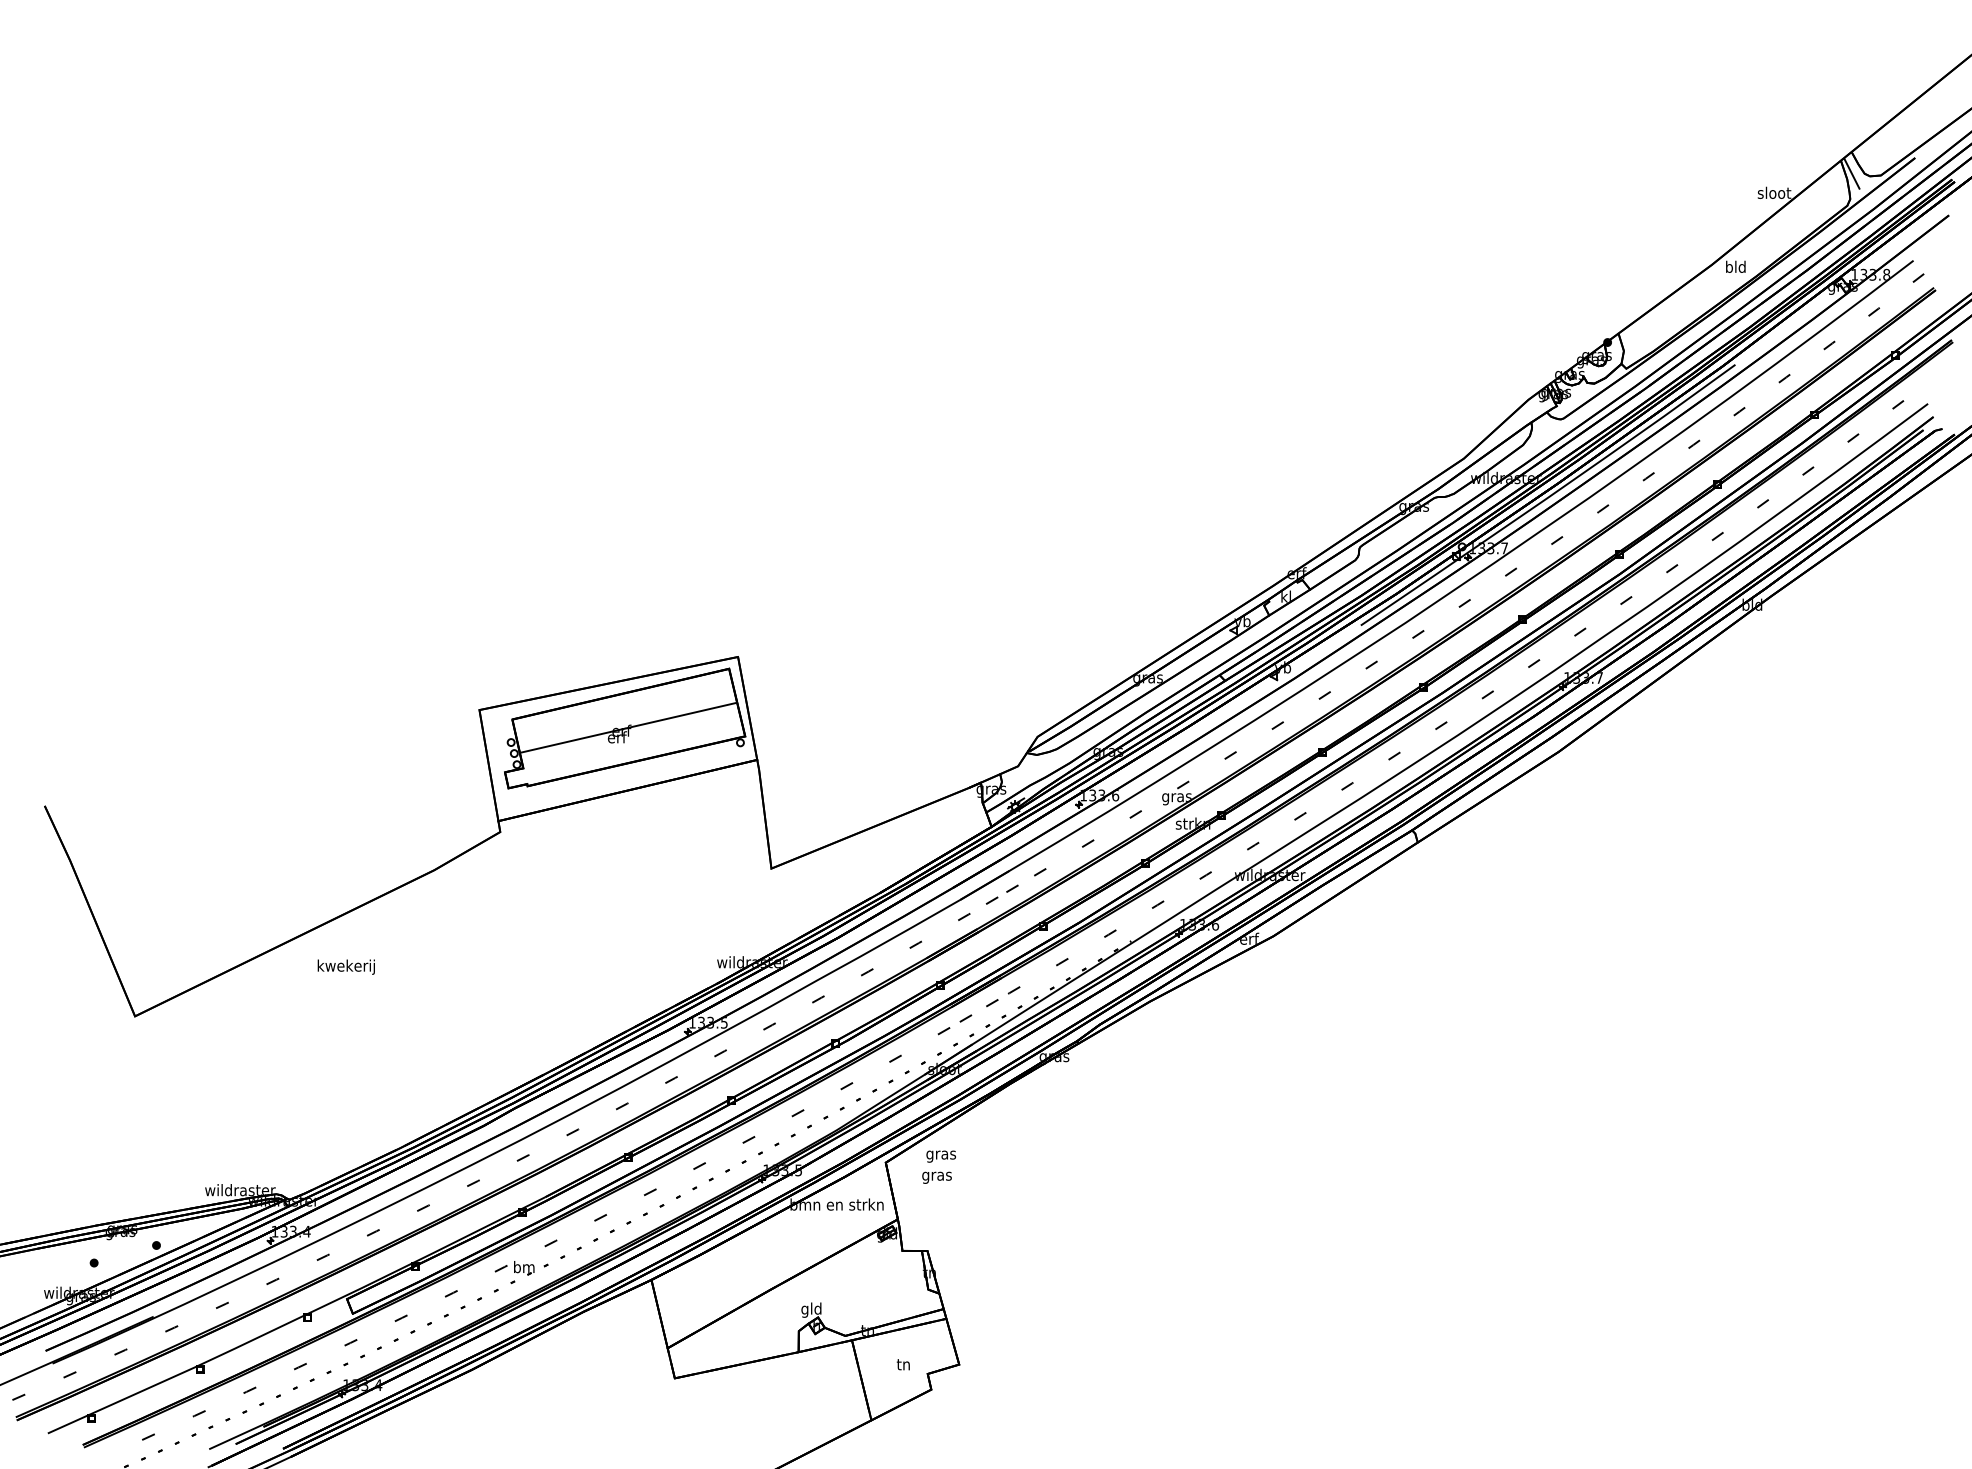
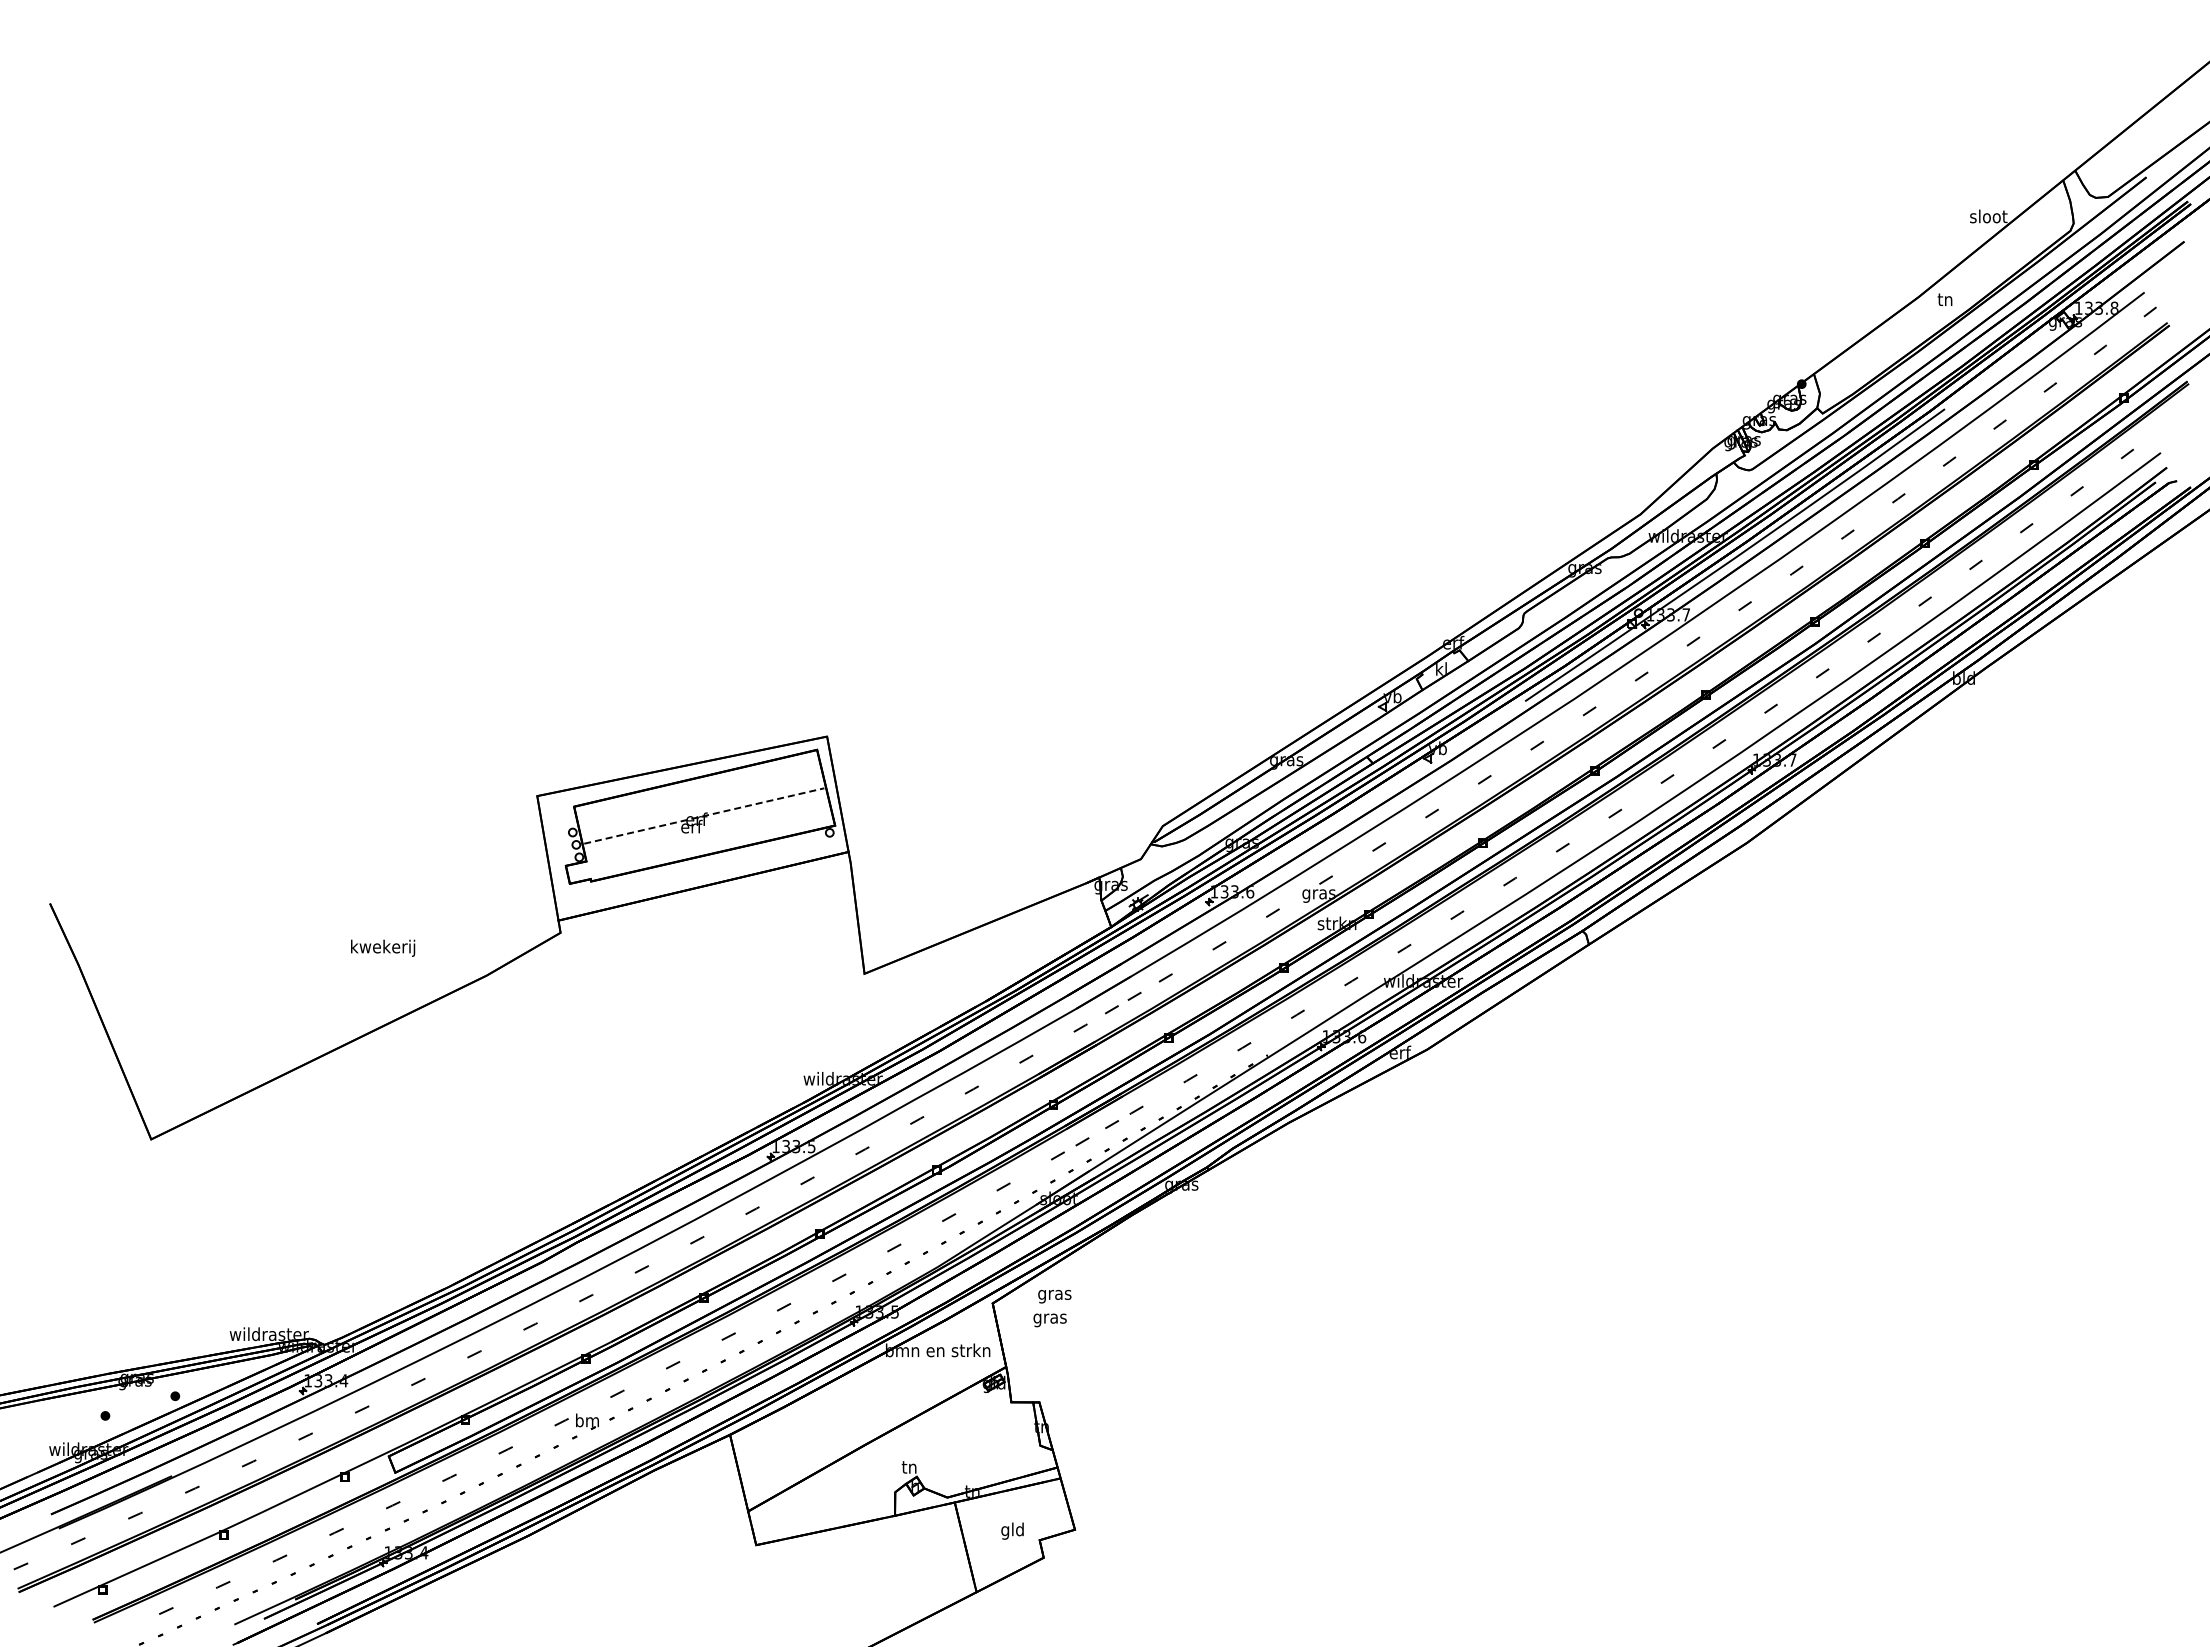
line: (1851, 173) -> (2075, 194), removed
text: (1735, 266) -> (1945, 299), bld -> tn
line: (628, 727) -> (704, 815), solid -> dashed
text: (346, 966) -> (383, 947), moved
text: (811, 1309) -> (909, 1468), gld -> tn
text: (903, 1365) -> (1012, 1530), tn -> gld

